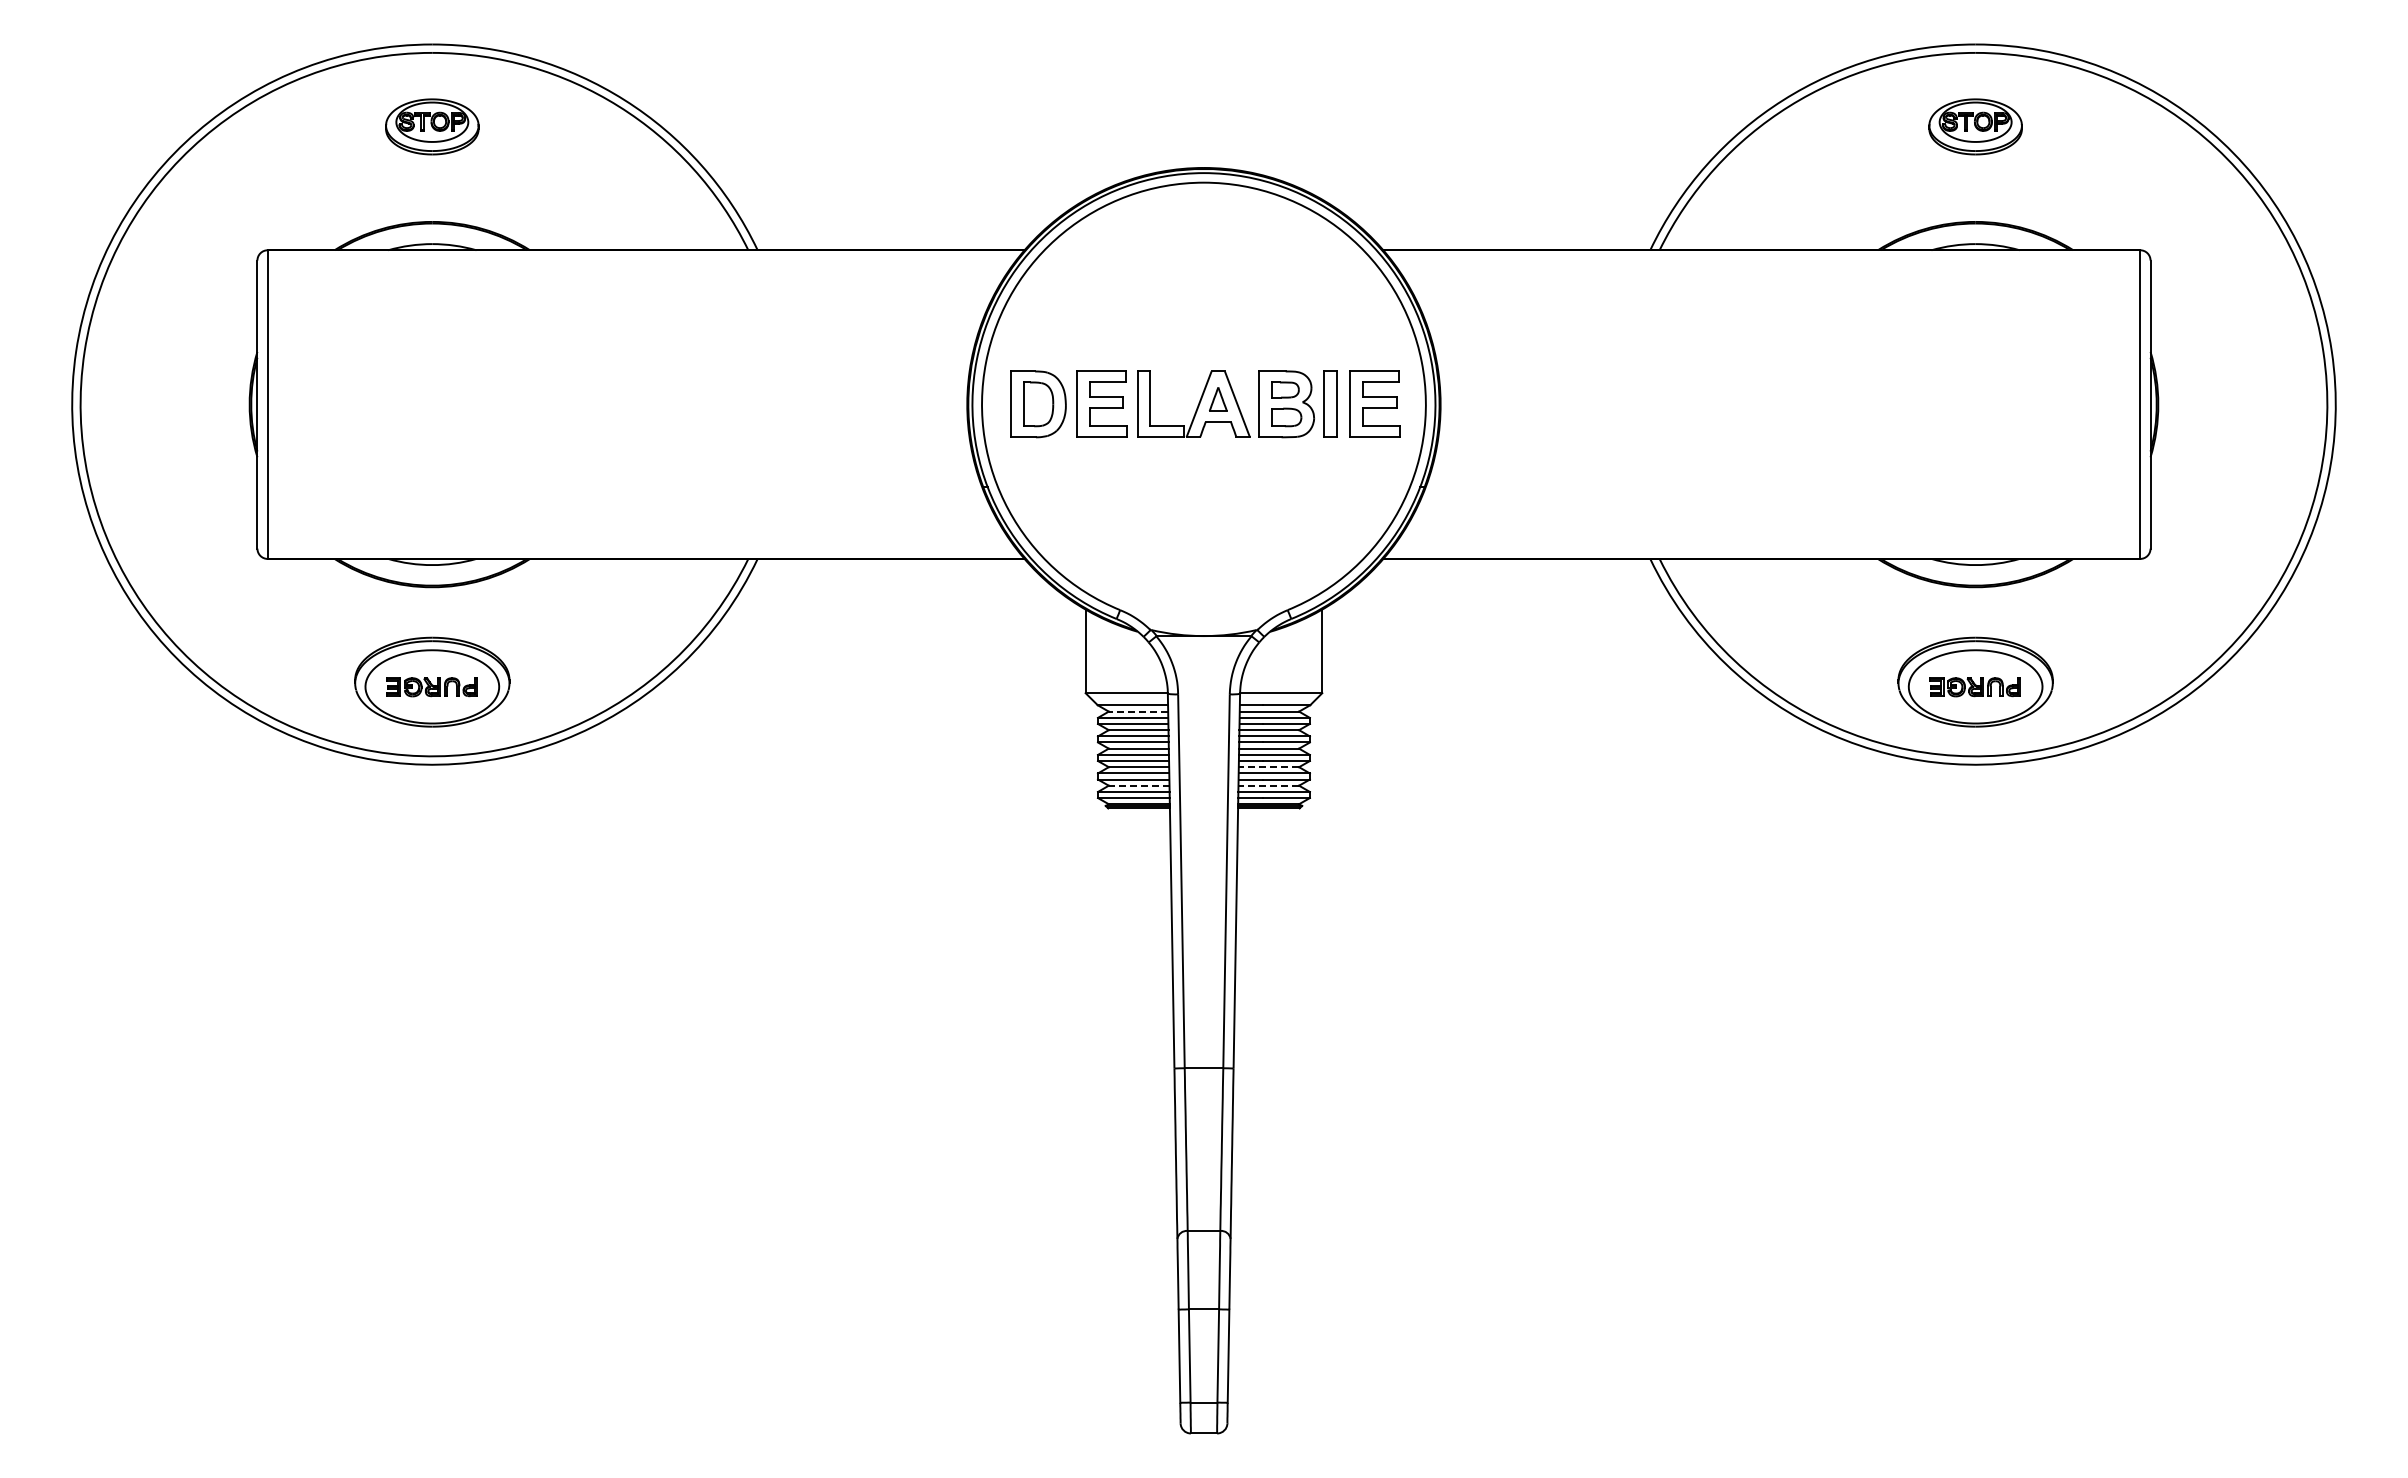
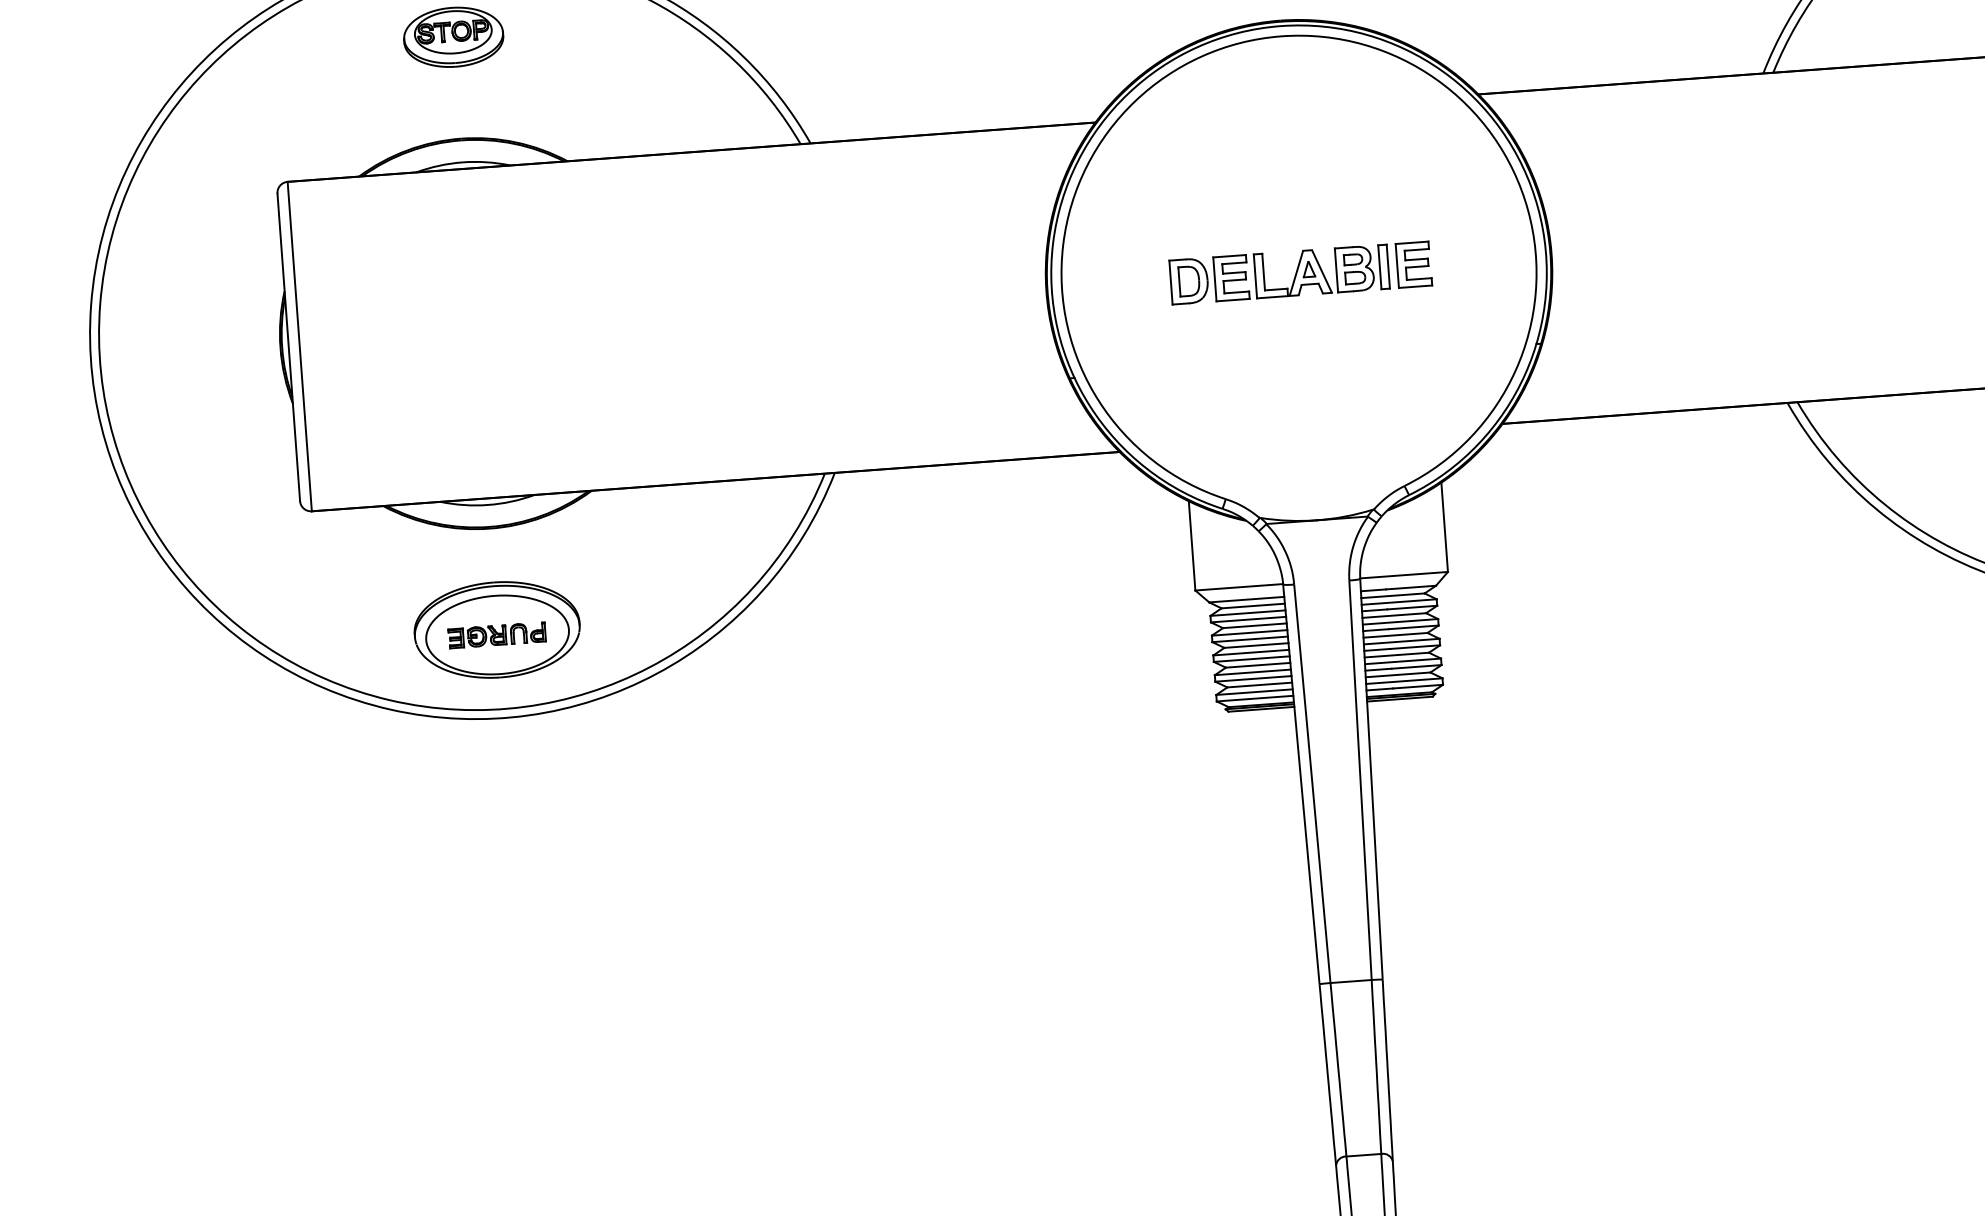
part: (1205, 404) -> (1300, 272), size x0.62
line: (1138, 711) -> (1253, 605), dashed -> solid
line: (1268, 767) -> (1396, 655), dashed -> solid
line: (1138, 785) -> (1259, 684), dashed -> solid
line: (1268, 785) -> (1397, 674), dashed -> solid

